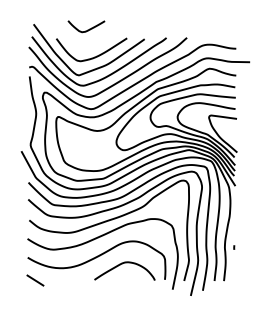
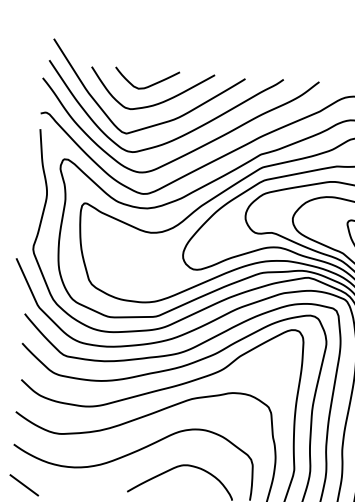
curve: (87, 29) -> (148, 84), moved

